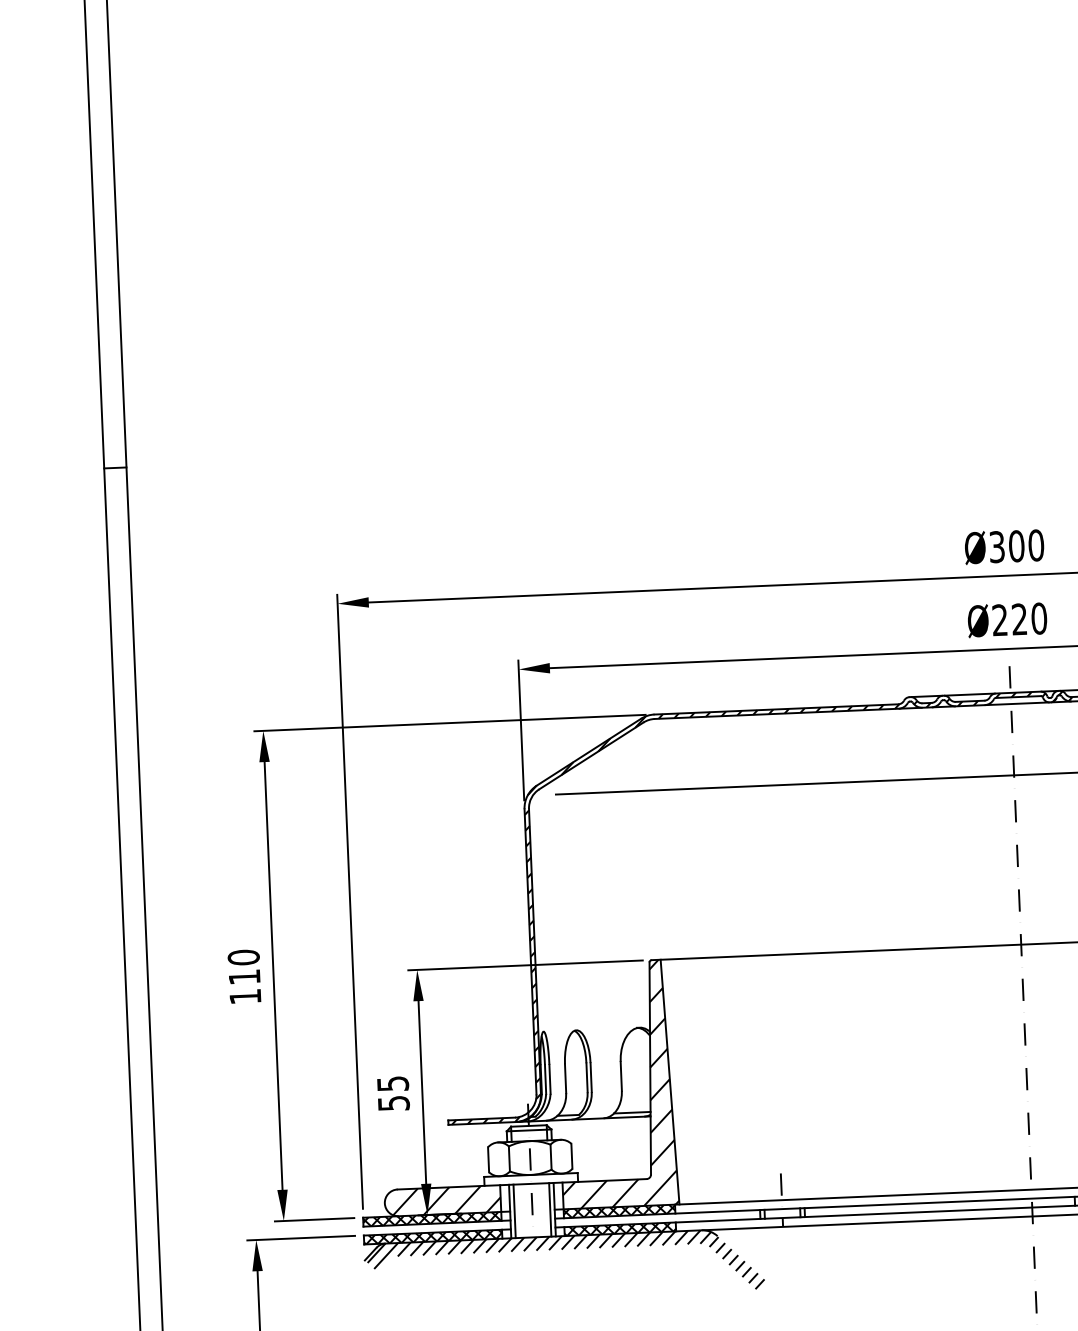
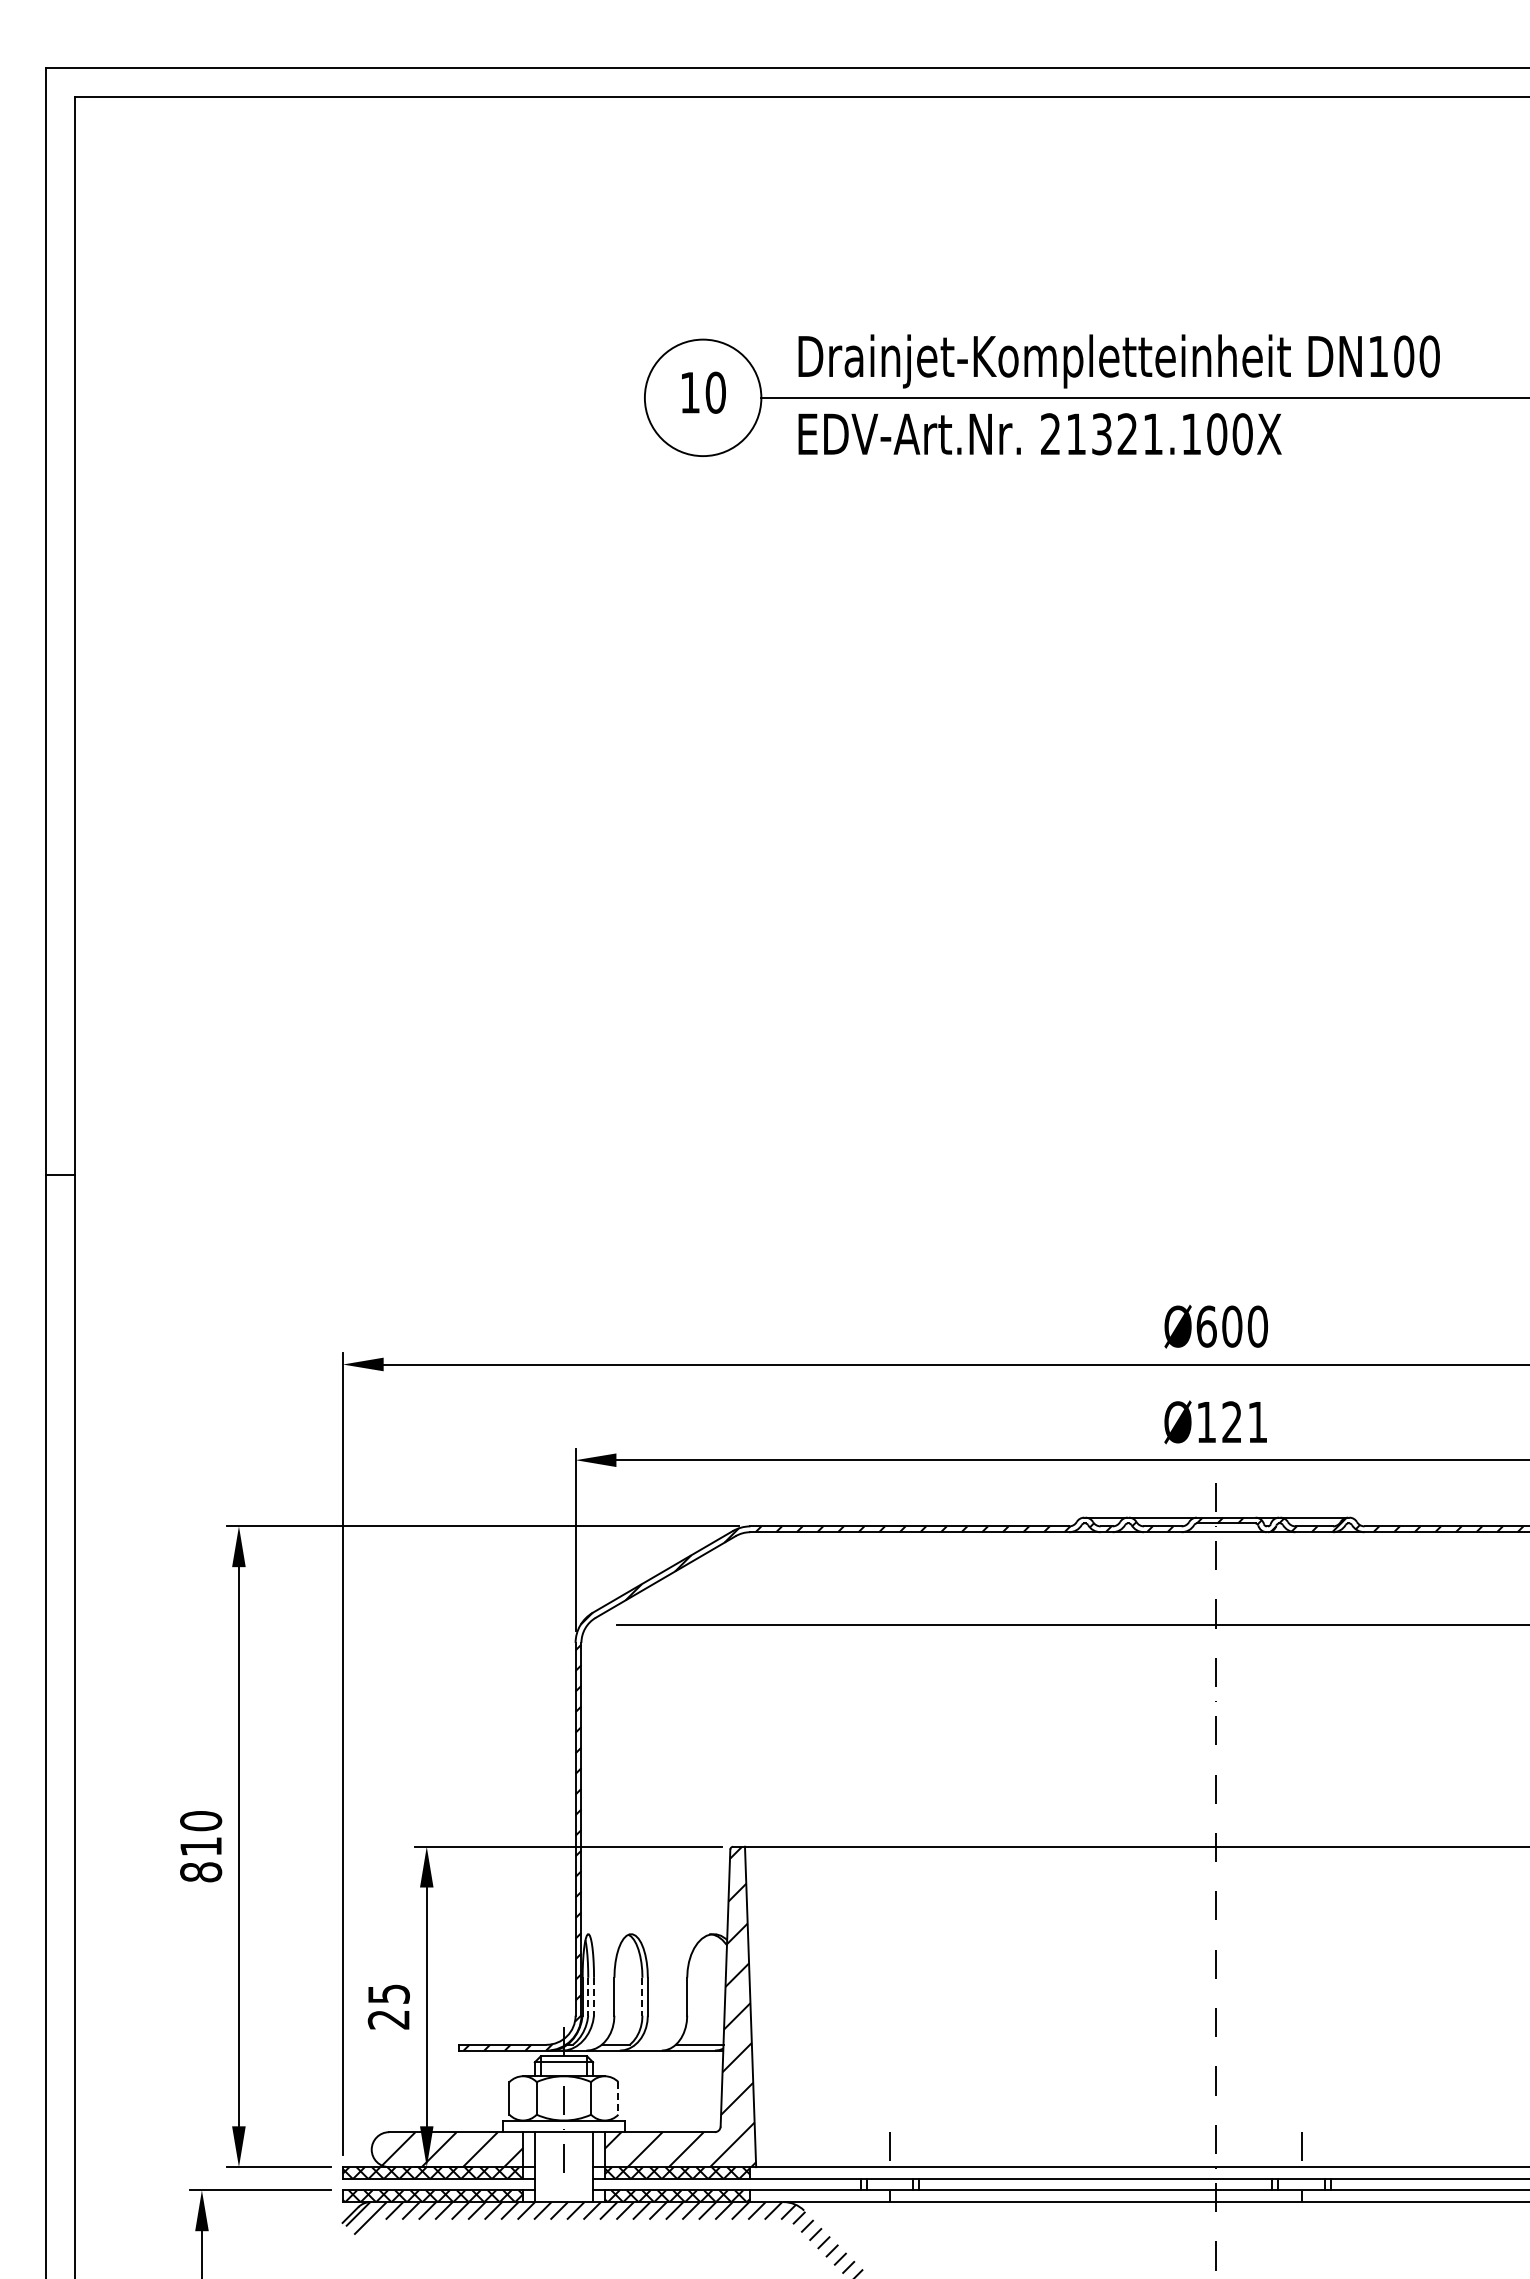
text: (996, 547) -> (1206, 1326), Ø300 -> Ø600
text: (1019, 619) -> (1231, 1422), Ø220 -> Ø121
text: (245, 996) -> (201, 1872), 110 -> 810
line: (587, 1077) -> (642, 1996), solid -> dashed
line: (545, 1079) -> (588, 1996), solid -> dashed
line: (550, 1079) -> (594, 1996), solid -> dashed
text: (393, 1103) -> (388, 2019), 55 -> 25
line: (571, 1156) -> (618, 2098), solid -> dashed
line: (550, 1210) -> (587, 2167), removed
line: (514, 1211) -> (540, 2167), removed

